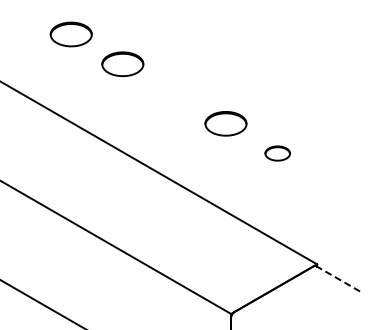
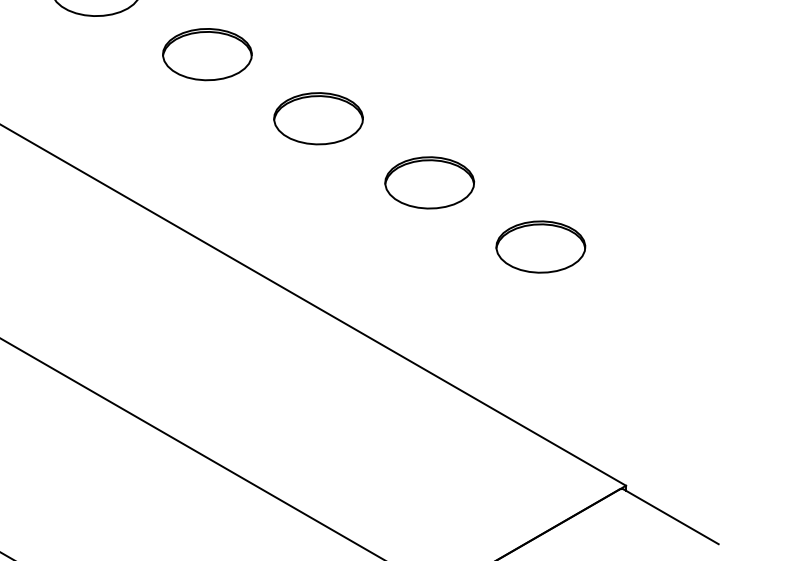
part: (173, 93) -> (316, 117), added
part: (277, 153) -> (540, 246), size x1.67
line: (337, 278) -> (670, 516), dashed -> solid

